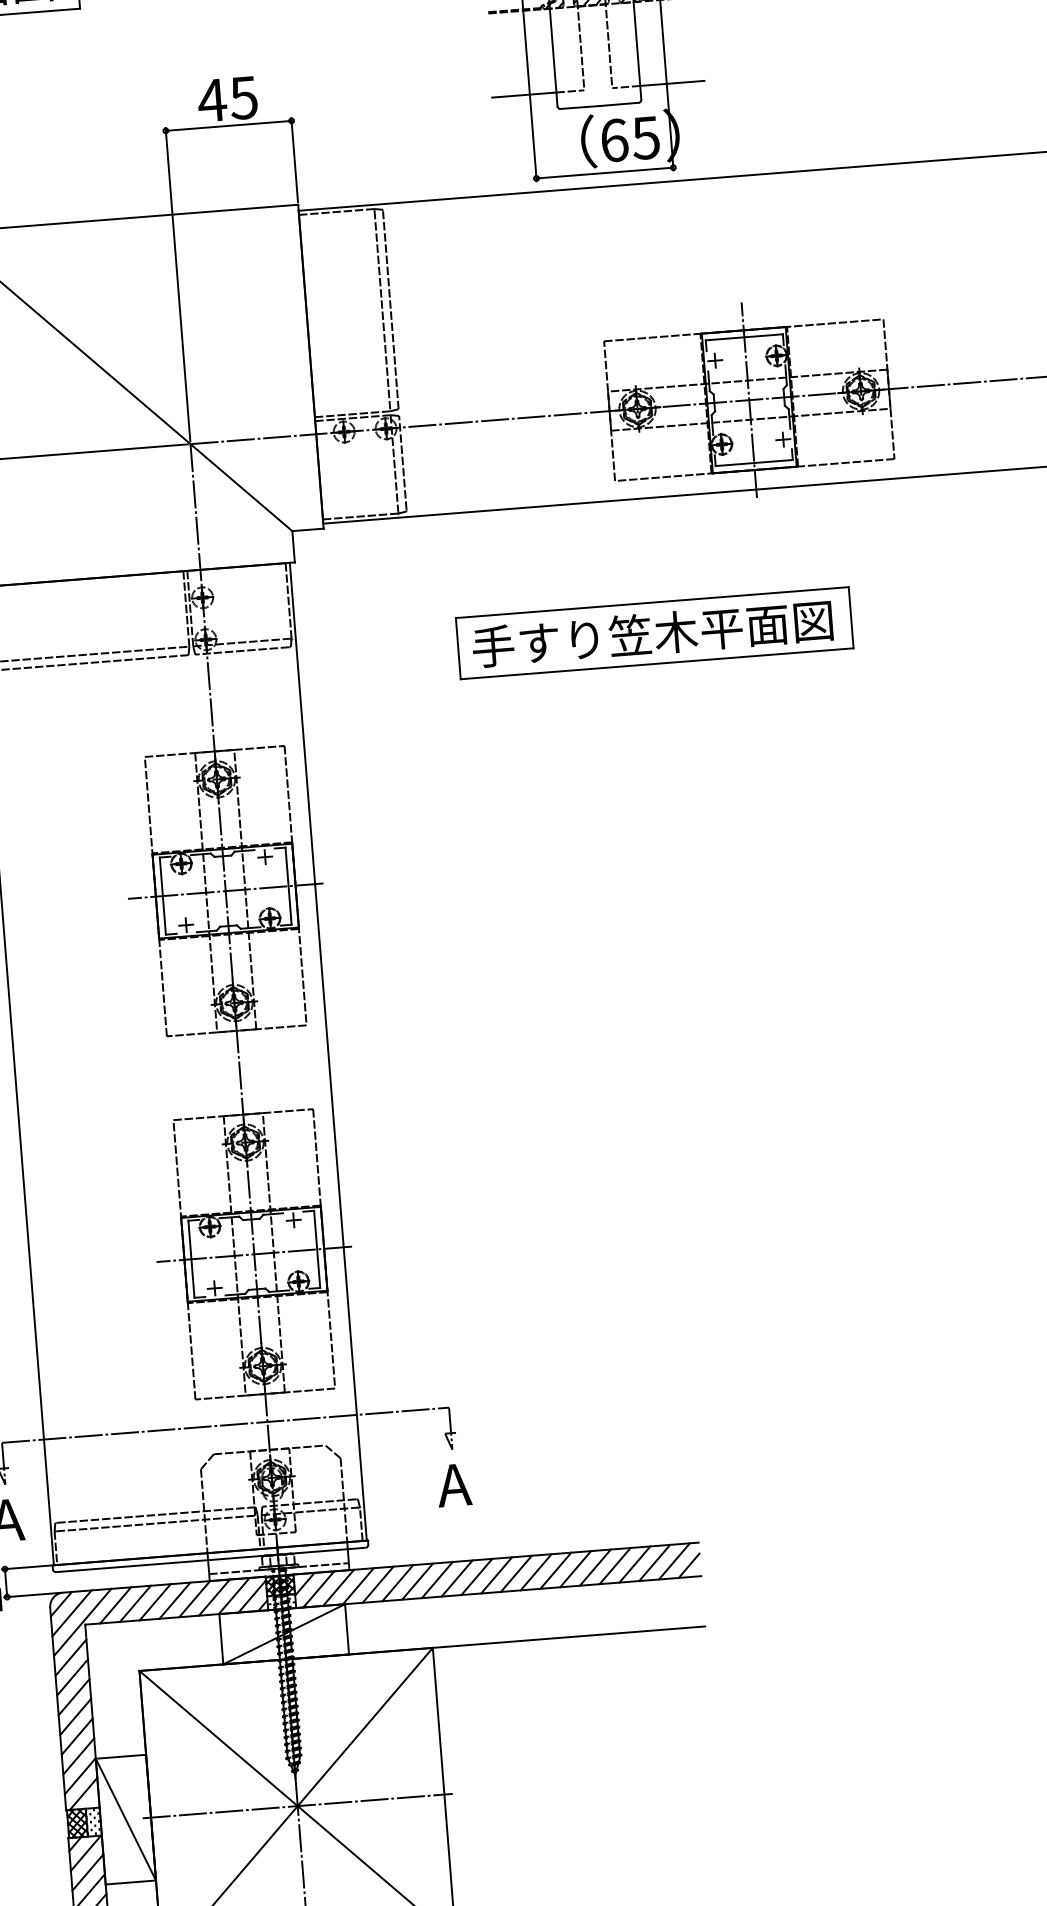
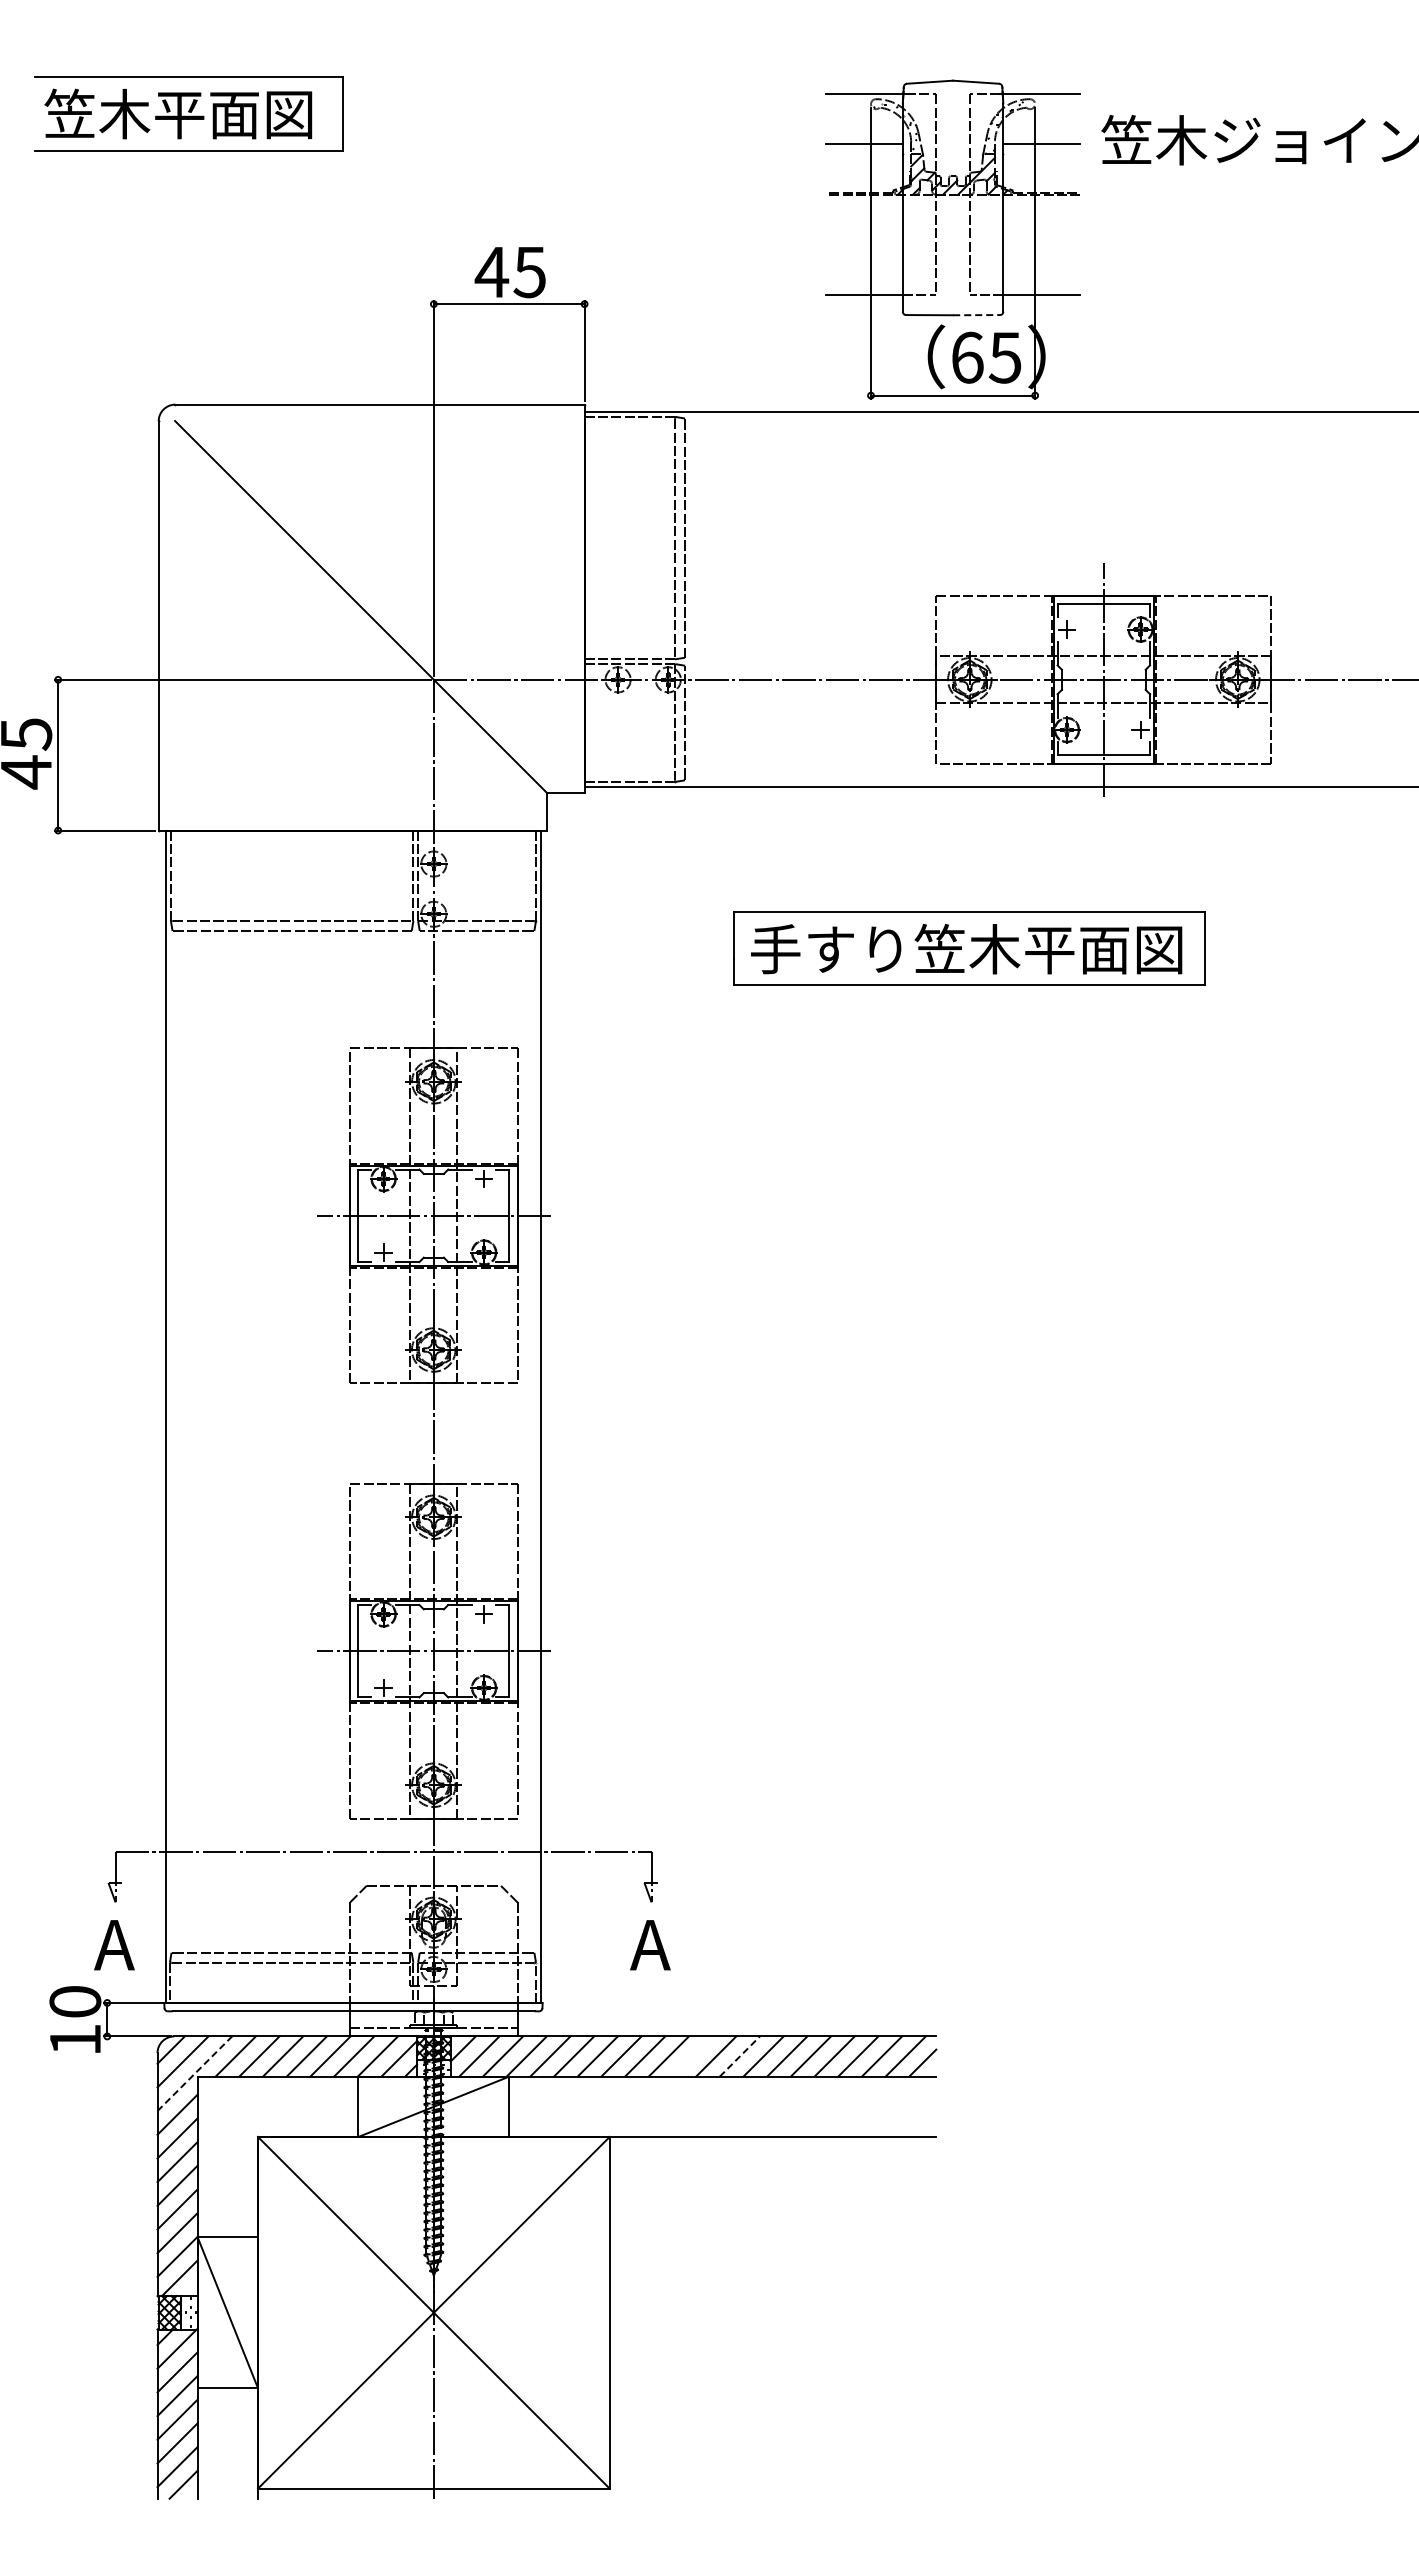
line: (620, 104) -> (977, 315), solid -> dashed
line: (536, 1572) -> (740, 2056), solid -> dashed
line: (496, 1575) -> (692, 2056), removed
line: (82, 1622) -> (194, 2073), solid -> dashed
line: (297, 1805) -> (433, 2312), removed

